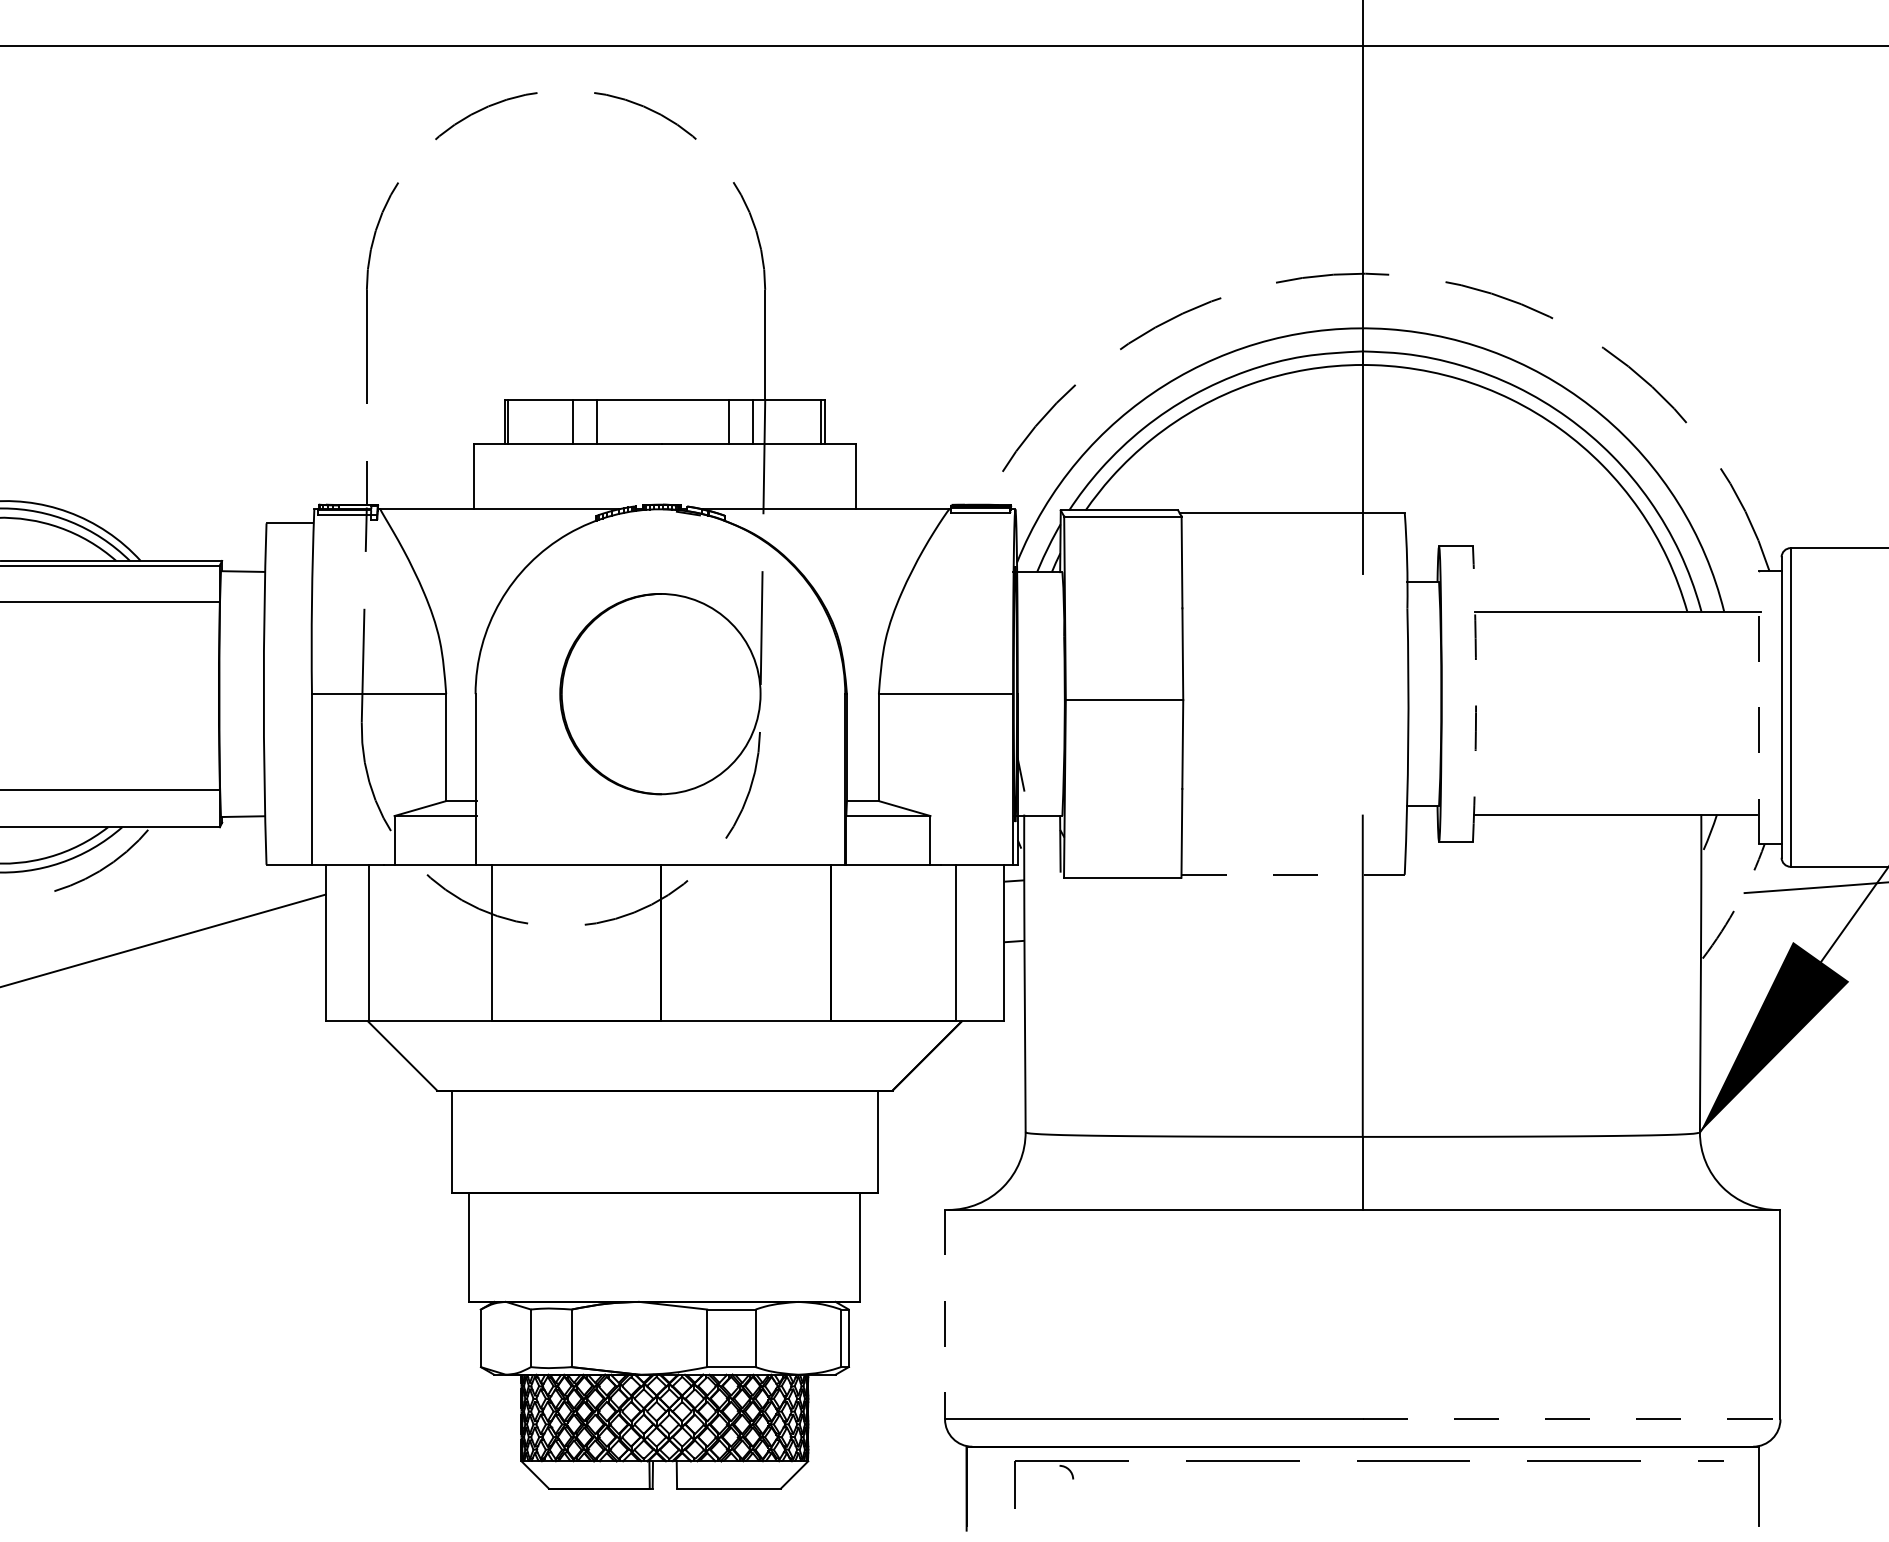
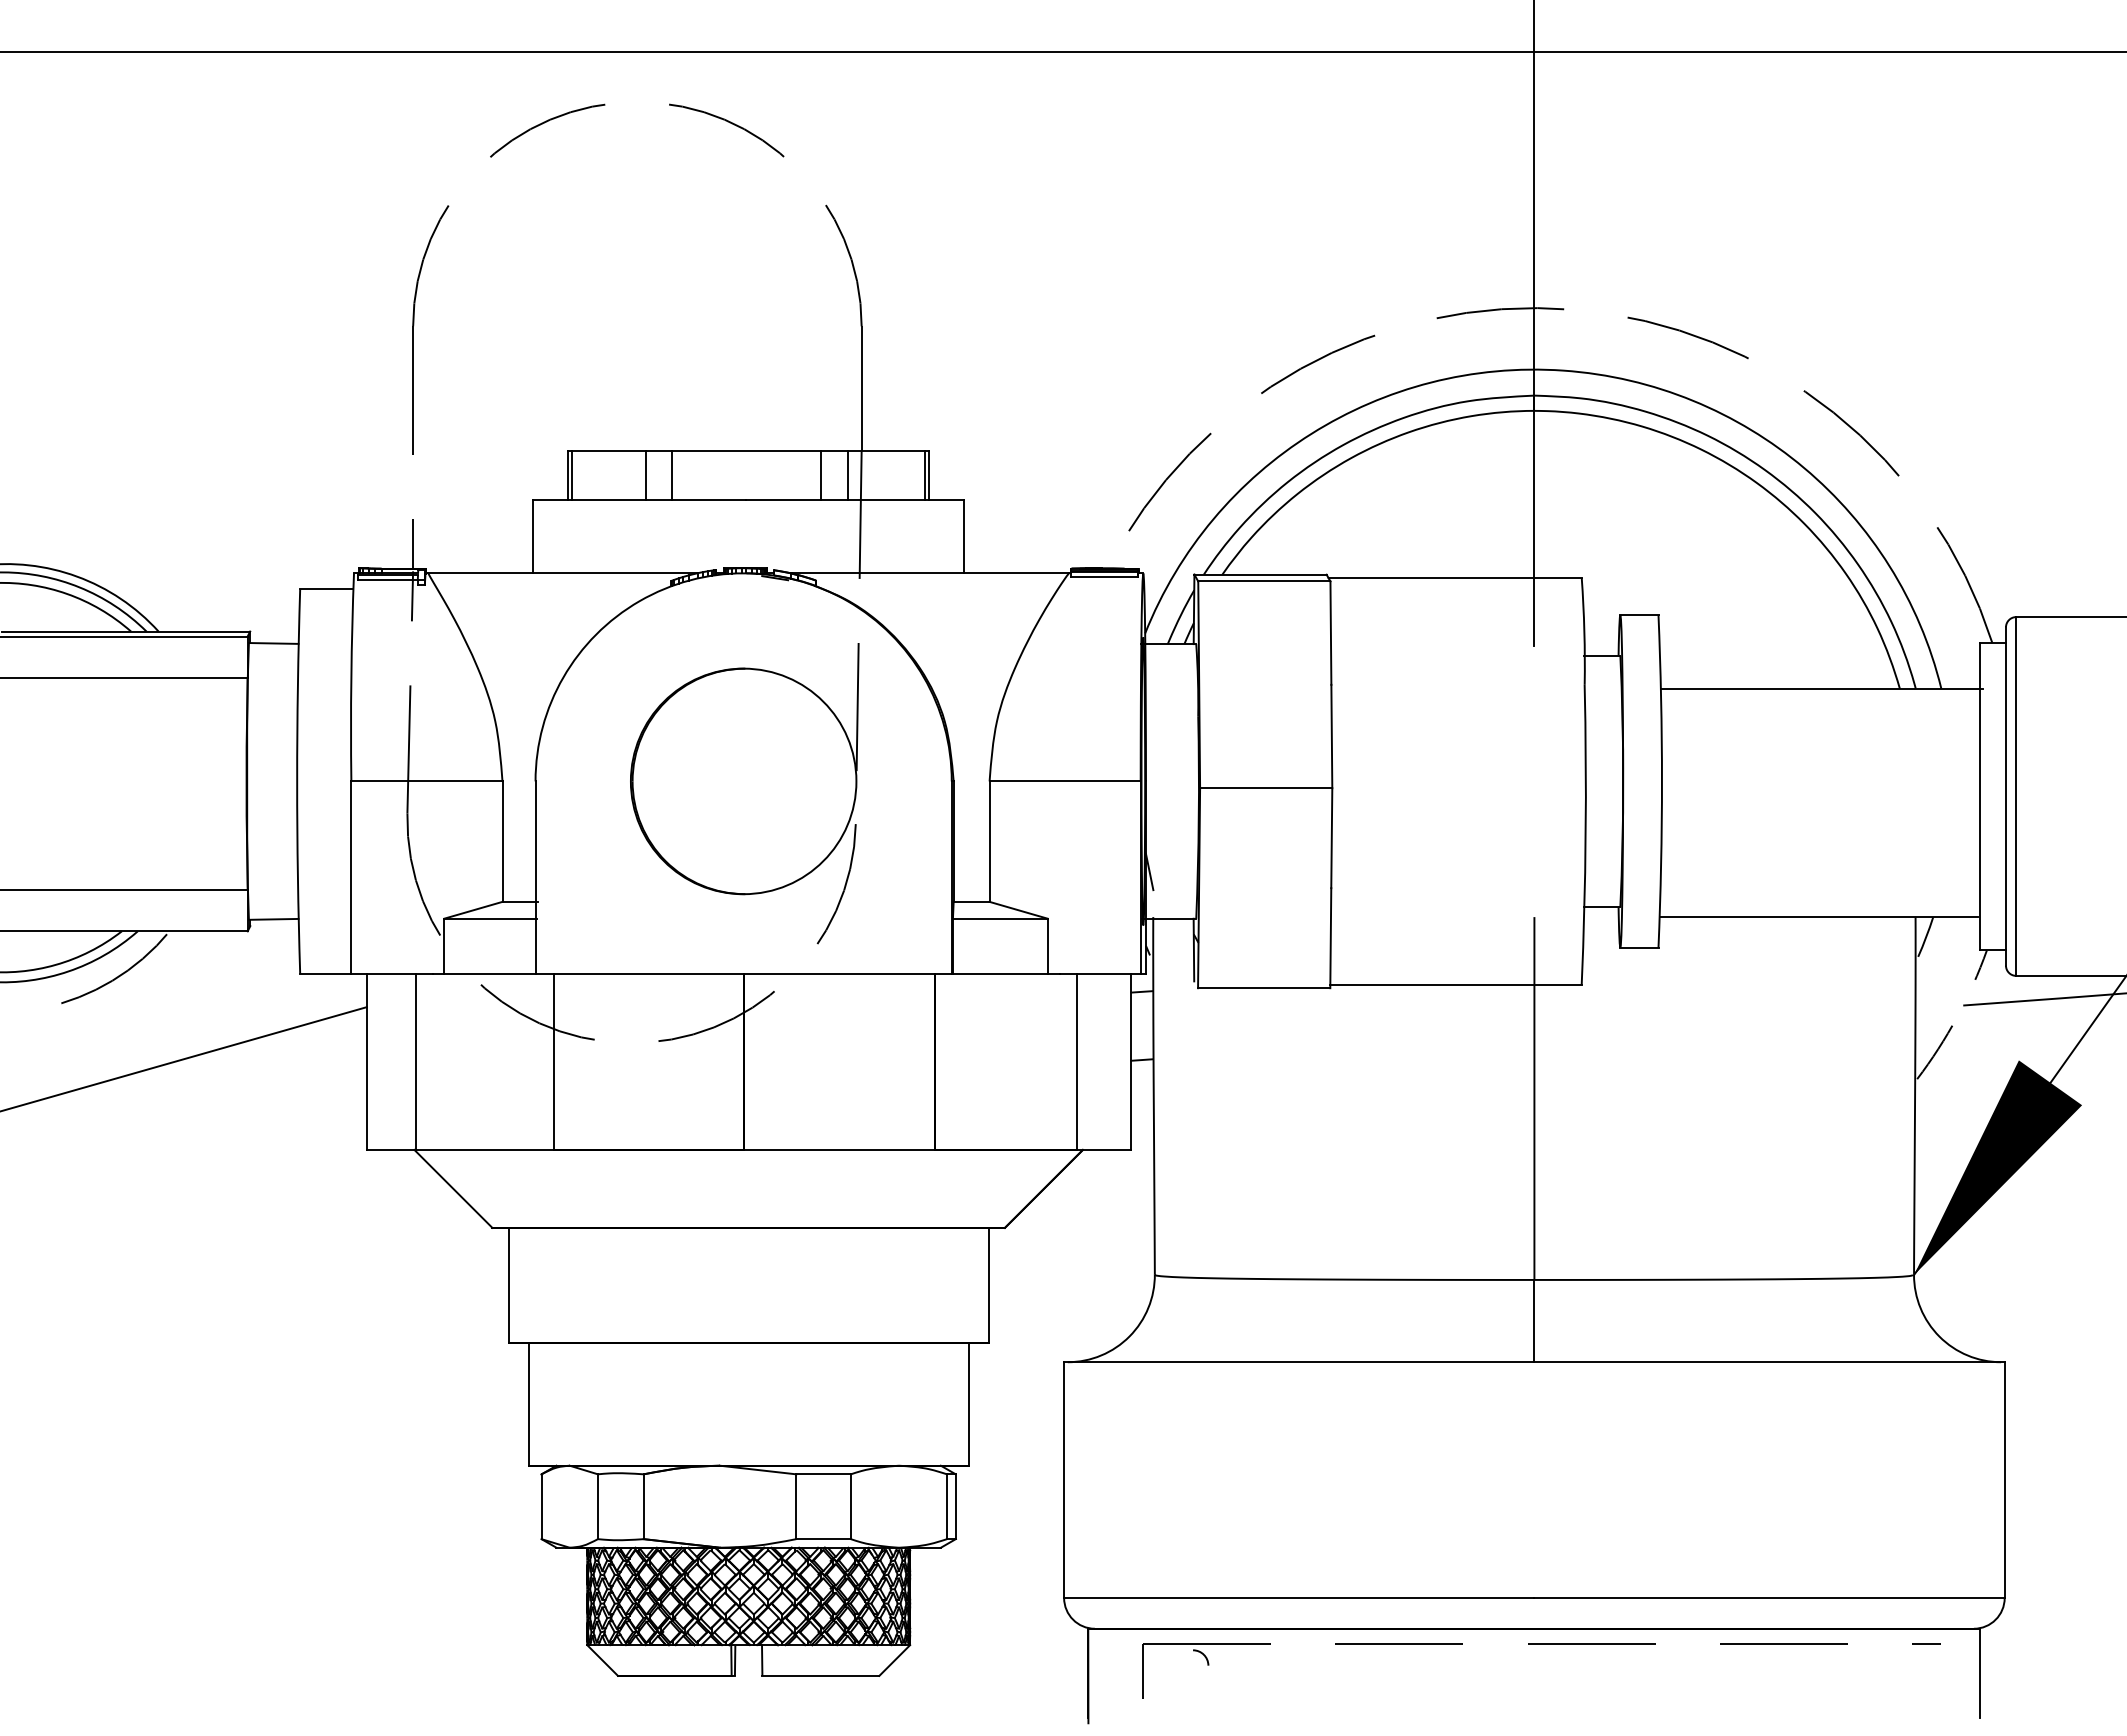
arc: (1475, 694) -> (1661, 781), dashed -> solid
line: (1758, 707) -> (1980, 796), dashed -> solid
line: (1292, 874) -> (1455, 984), dashed -> solid
line: (945, 1315) -> (1064, 1480), dashed -> solid
line: (1572, 1419) -> (1770, 1598), dashed -> solid

